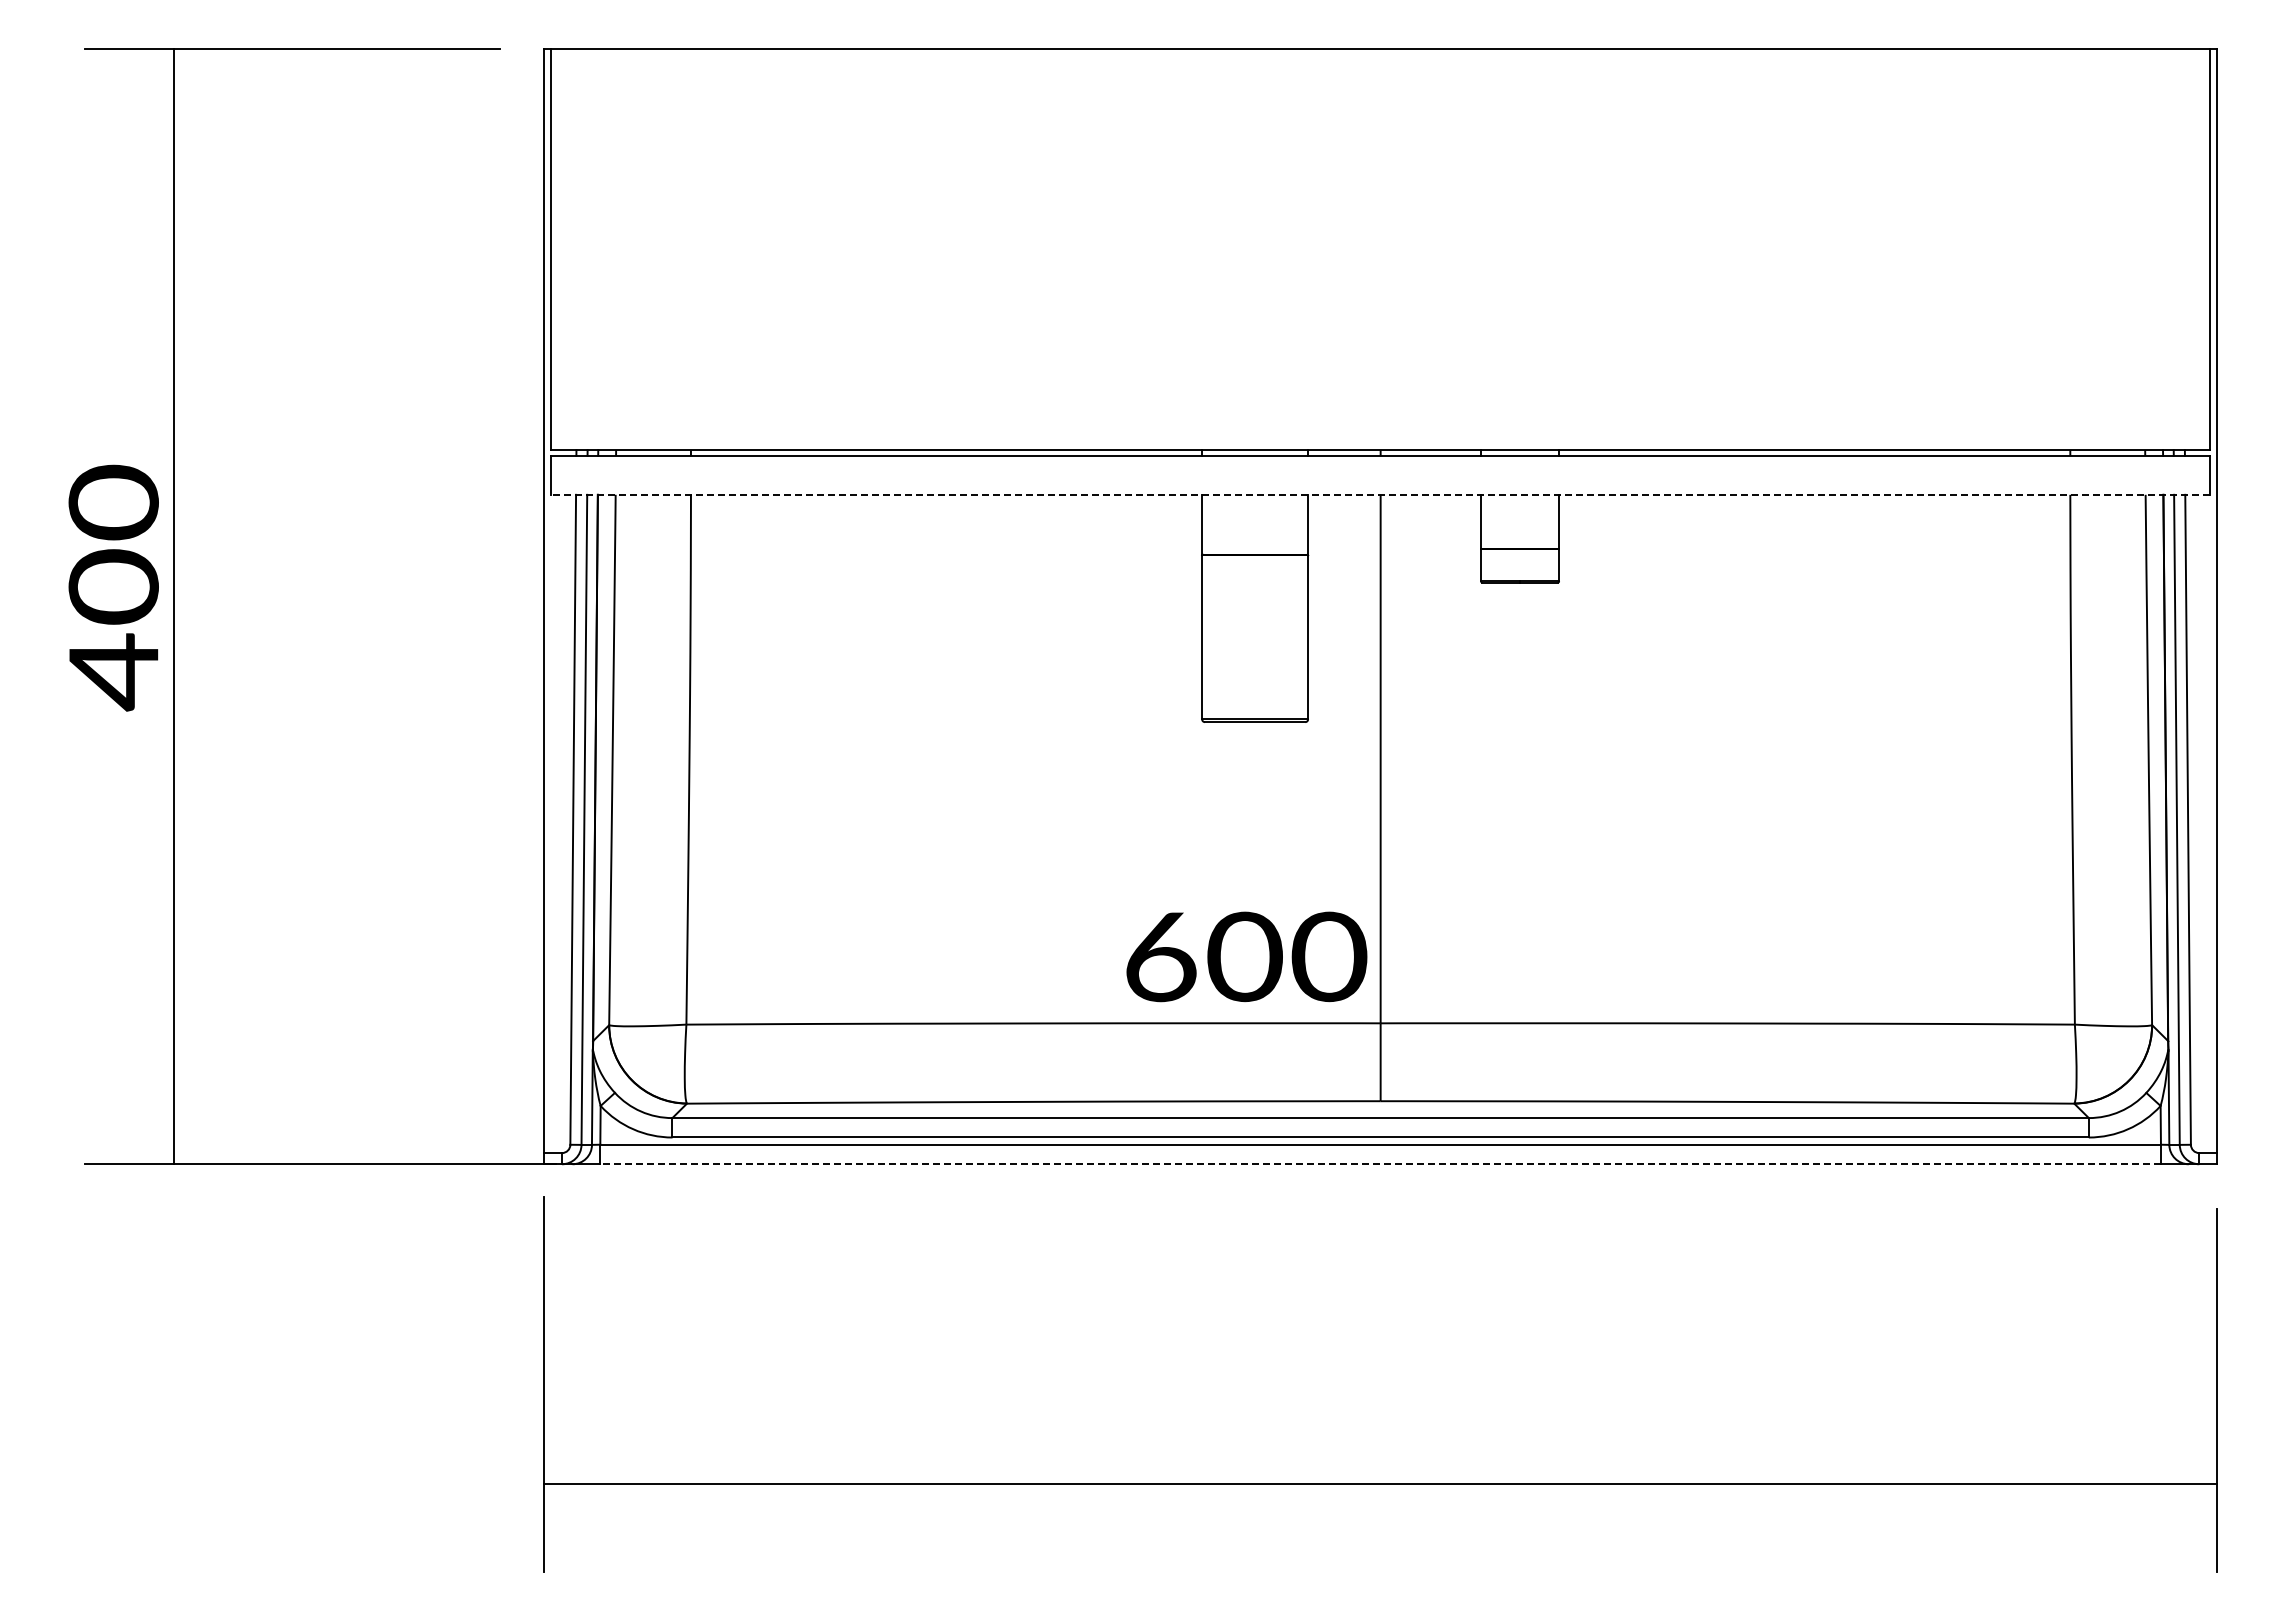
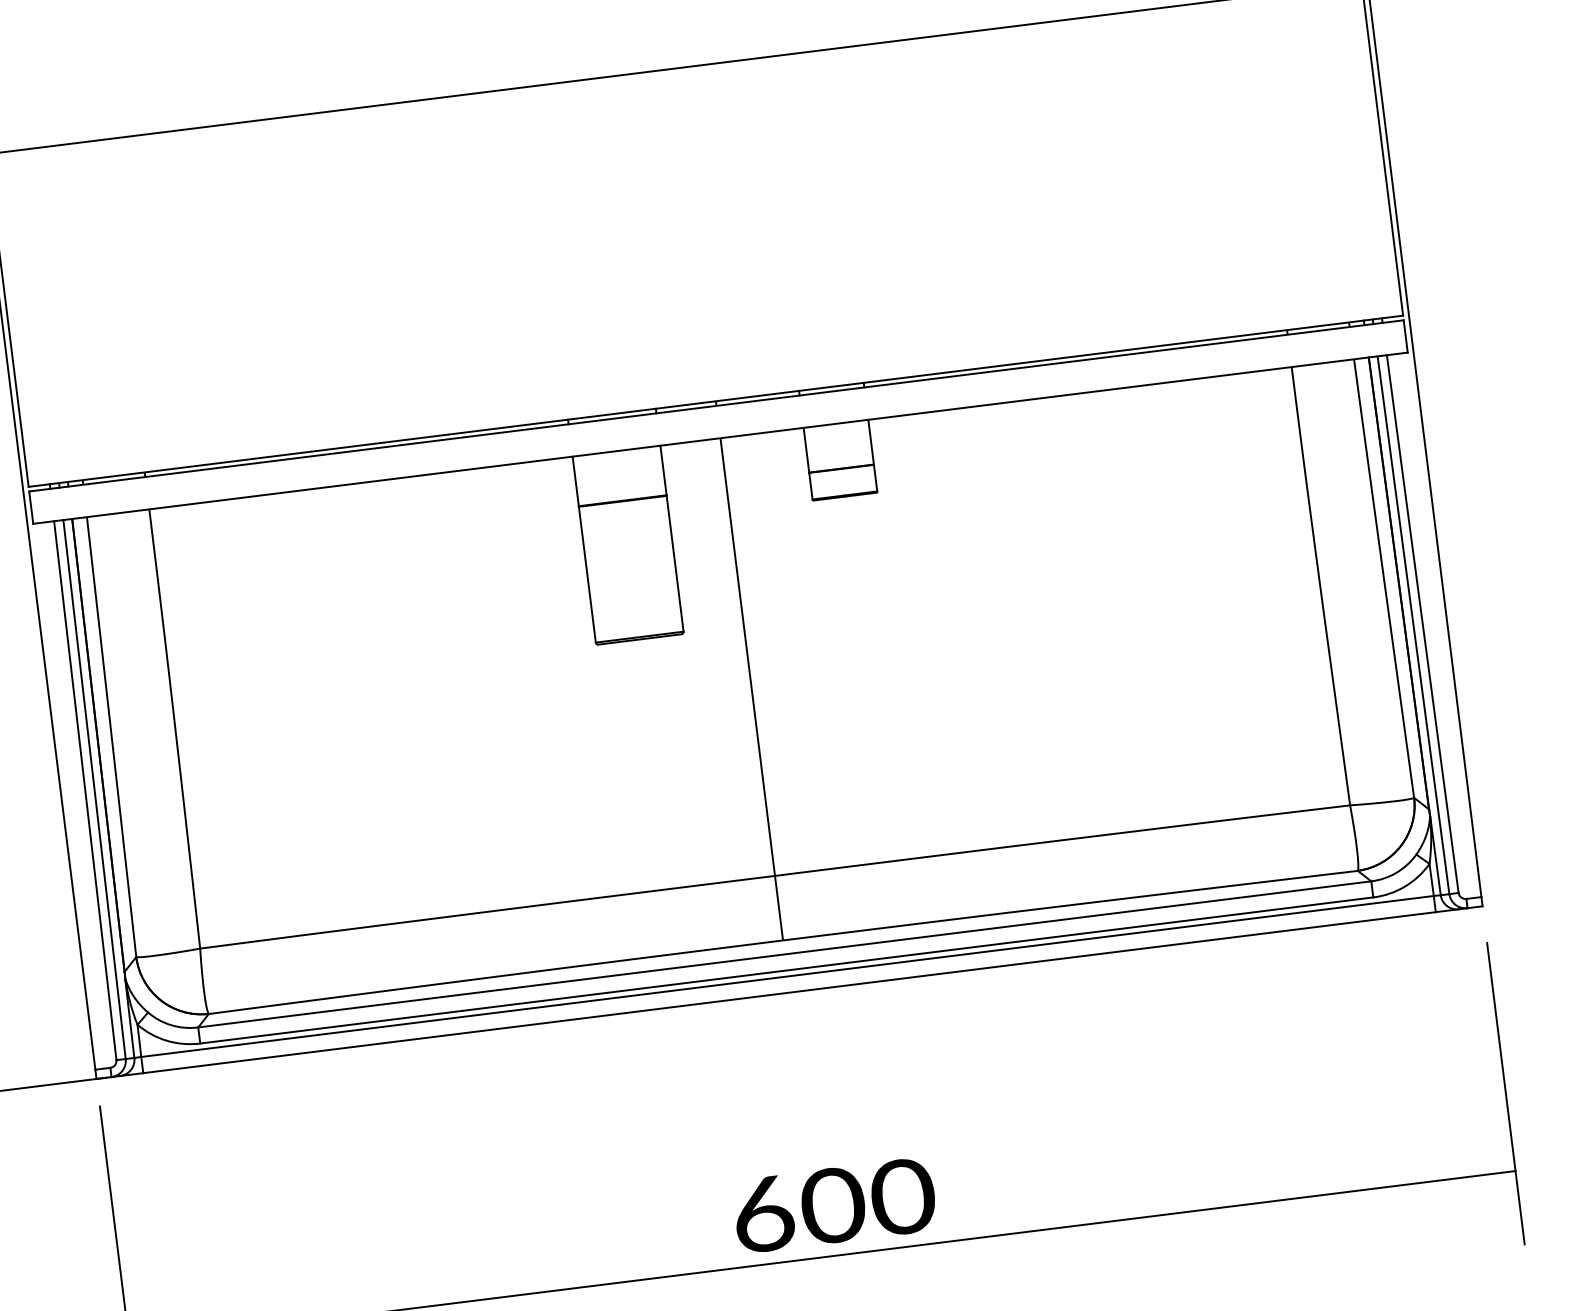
line: (1380, 494) -> (720, 437), dashed -> solid
text: (1246, 956) -> (834, 1205), moved
line: (1380, 1164) -> (789, 992), dashed -> solid

